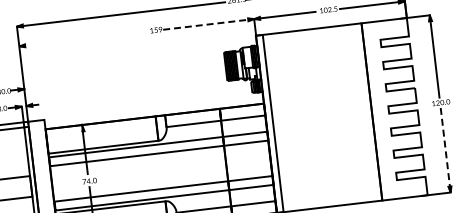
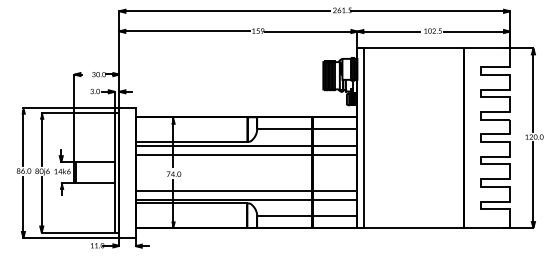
line: (208, 24) -> (311, 31), dashed -> solid
line: (86, 38) -> (187, 31), added
line: (445, 150) -> (533, 185), dashed -> solid

